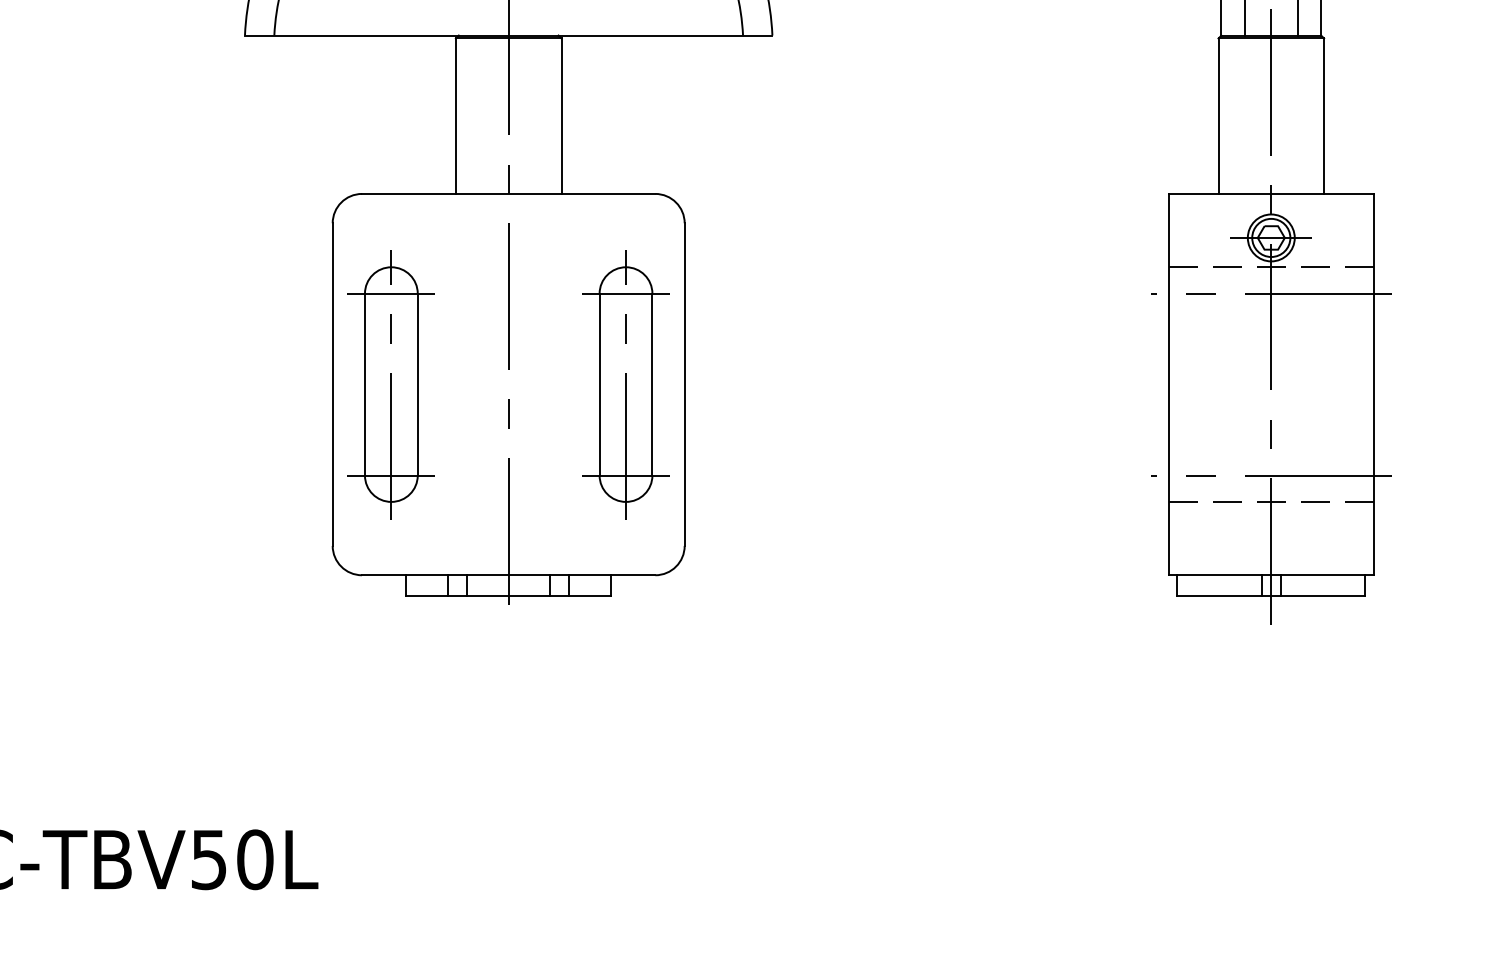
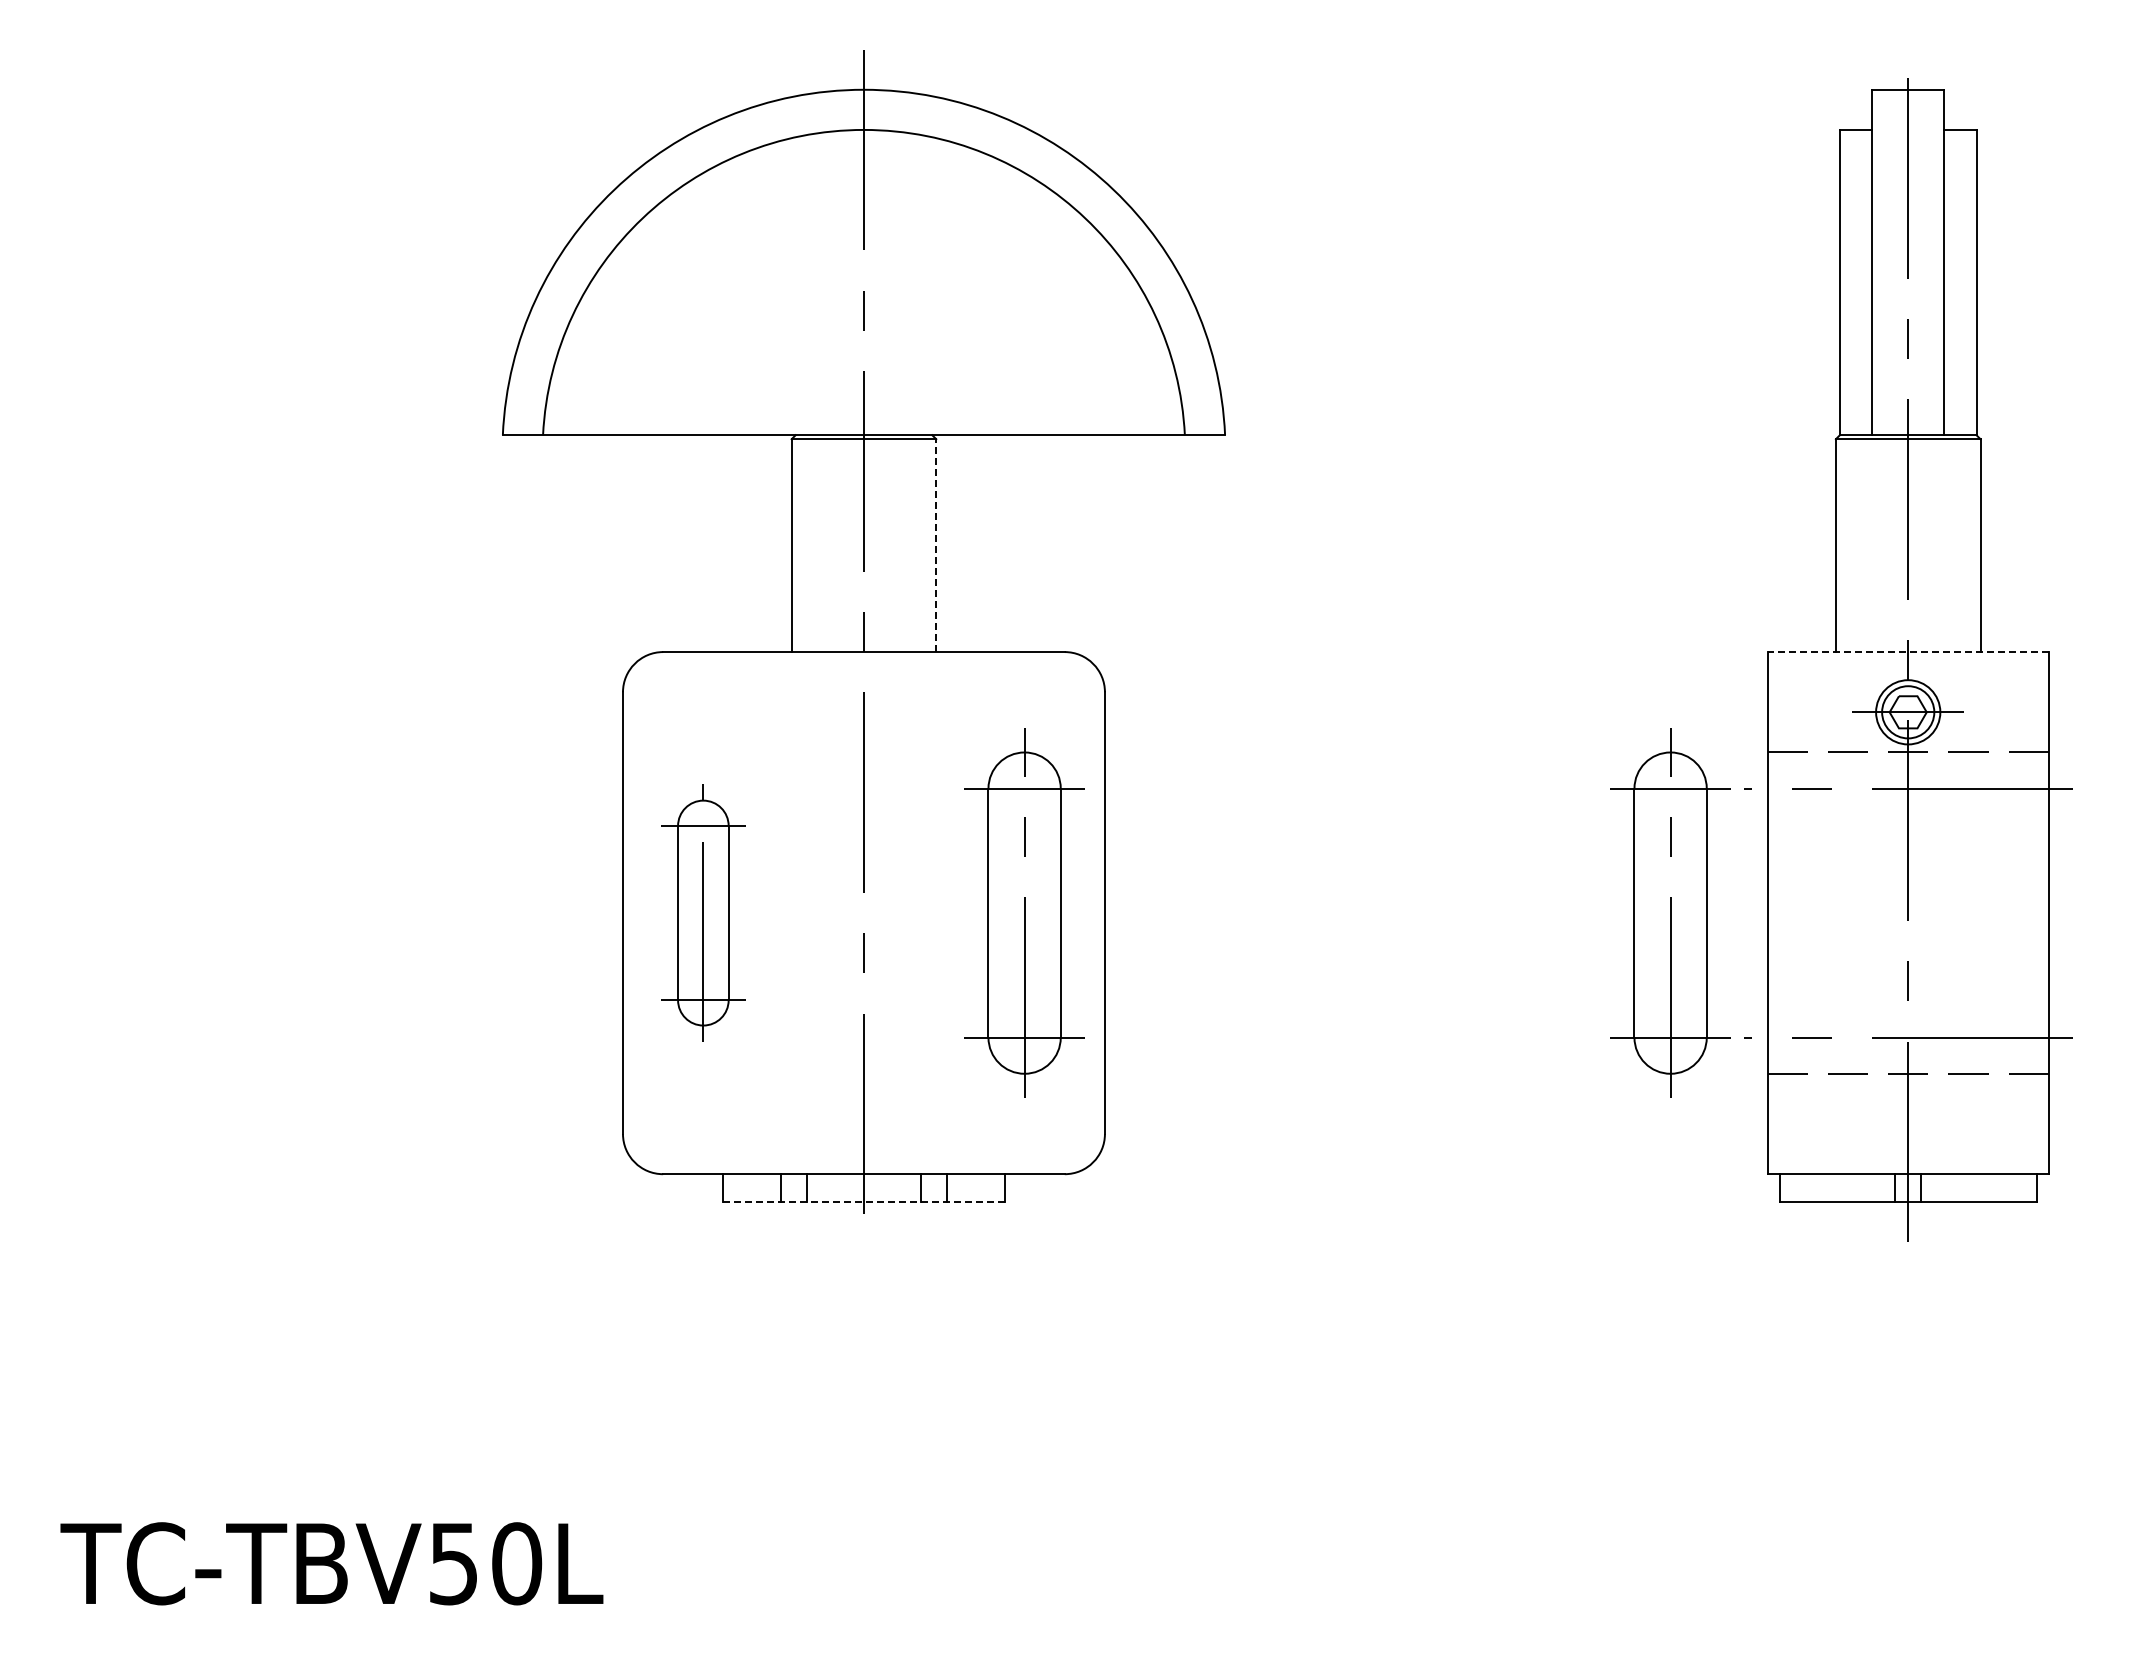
line: (561, 116) -> (936, 545), solid -> dashed
line: (1271, 194) -> (1908, 652), solid -> dashed
part: (391, 384) -> (703, 912), size x0.7
part: (1097, 384) -> (1670, 912), added
line: (508, 595) -> (863, 1202), solid -> dashed

